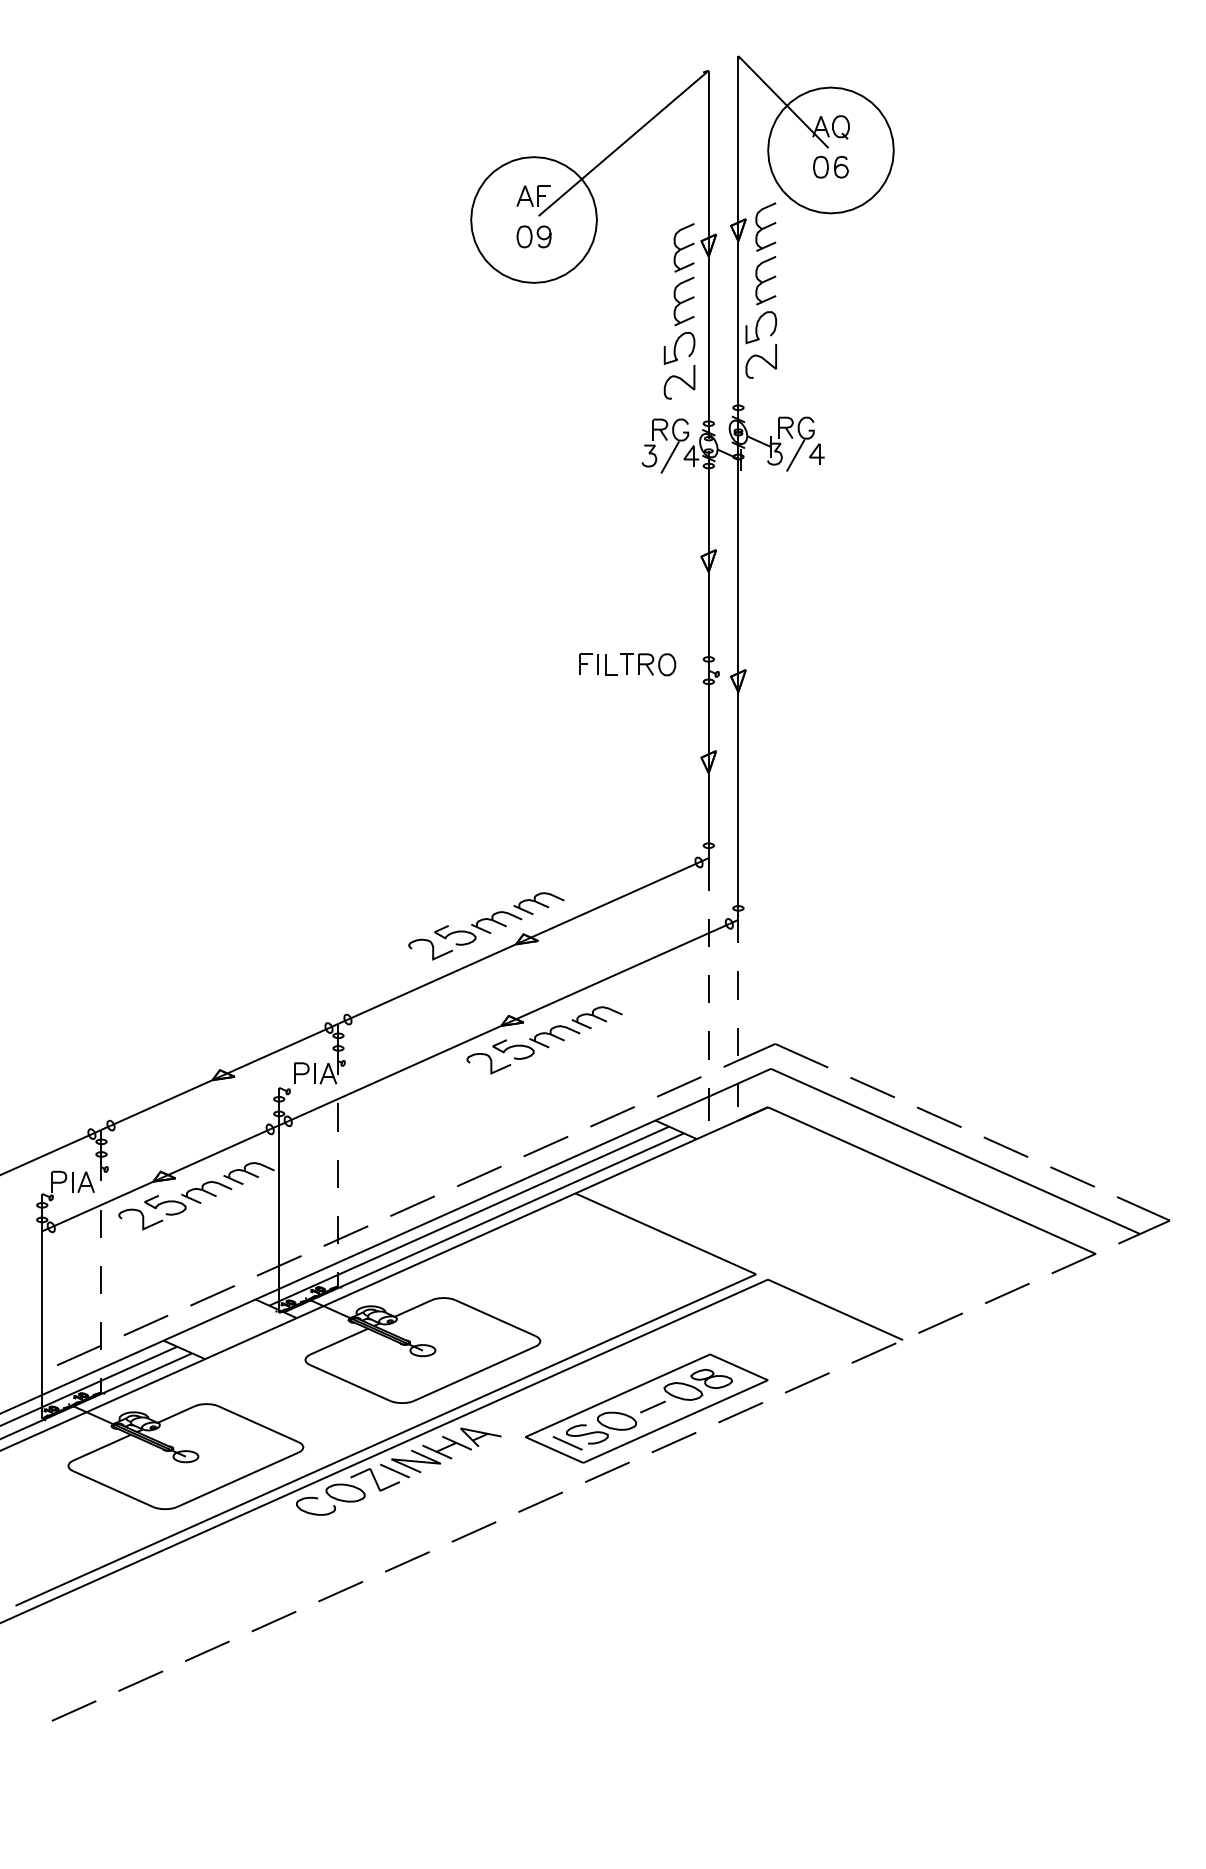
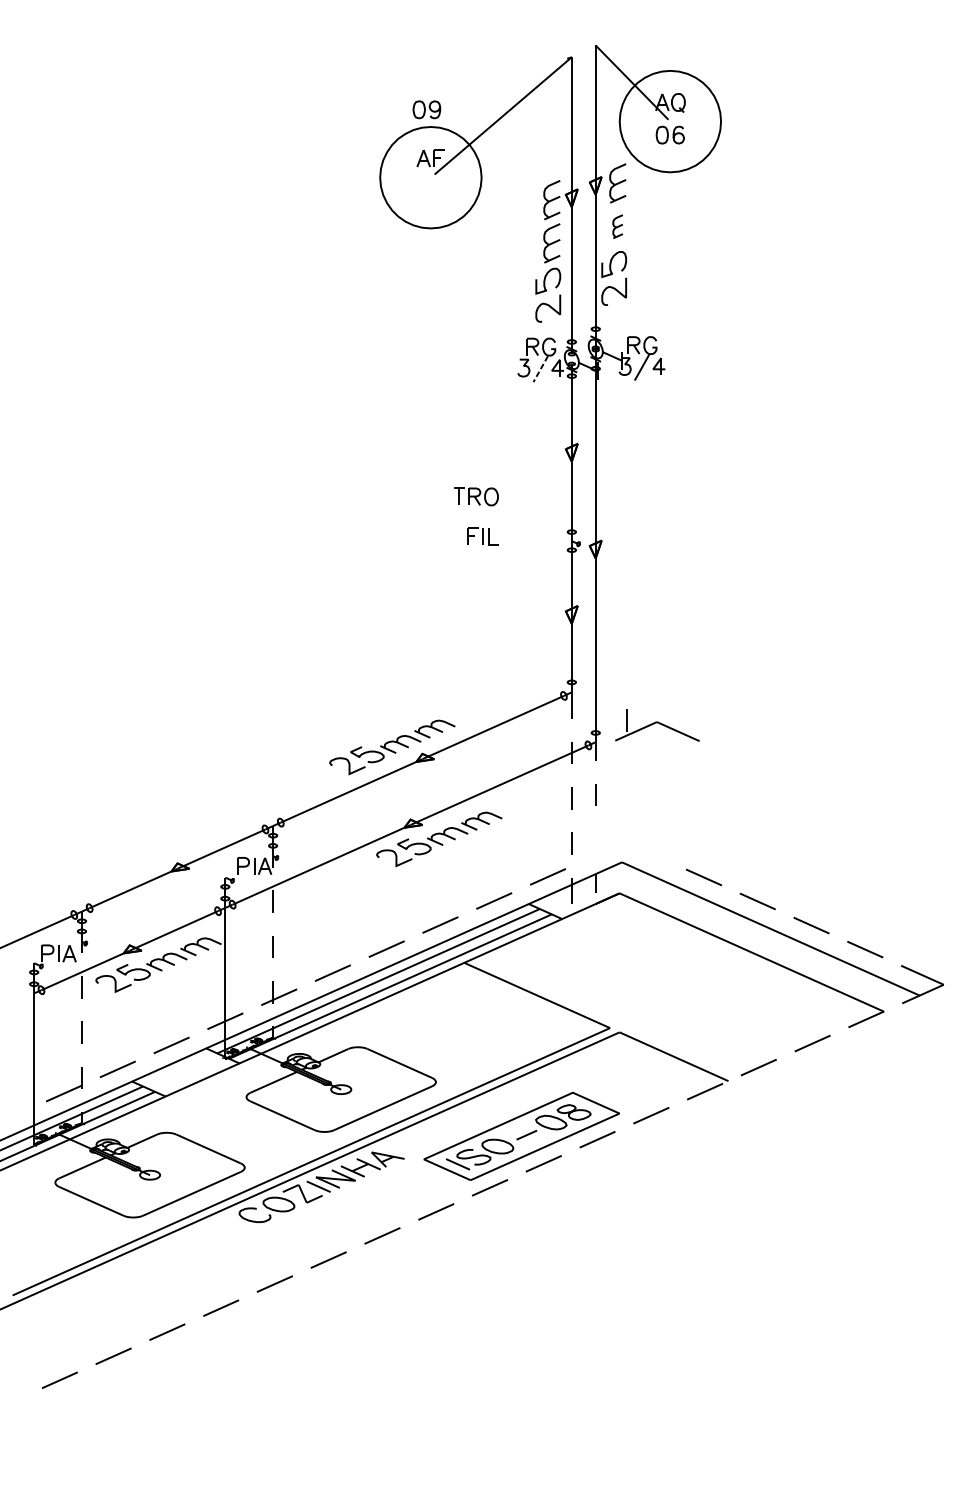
part: (533, 236) -> (426, 109), moved
part: (765, 280) -> (617, 226), size x0.6
line: (669, 457) -> (540, 369), solid -> dashed
part: (648, 664) -> (476, 496), moved
part: (775, 1048) -> (657, 725), moved

